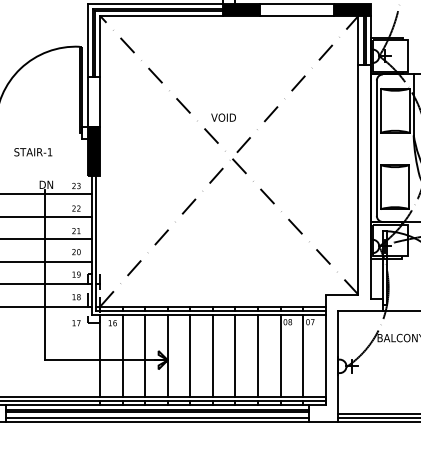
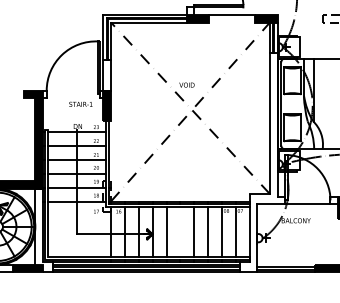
line: (295, 15) -> (231, 22), removed
text: (32, 150) -> (80, 103), moved
line: (213, 355) -> (180, 231), removed

